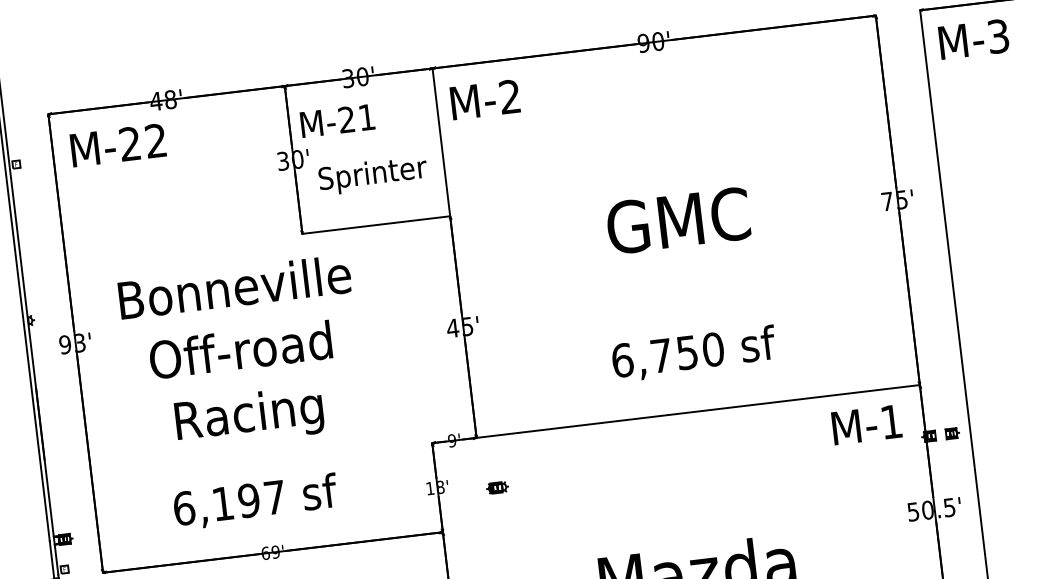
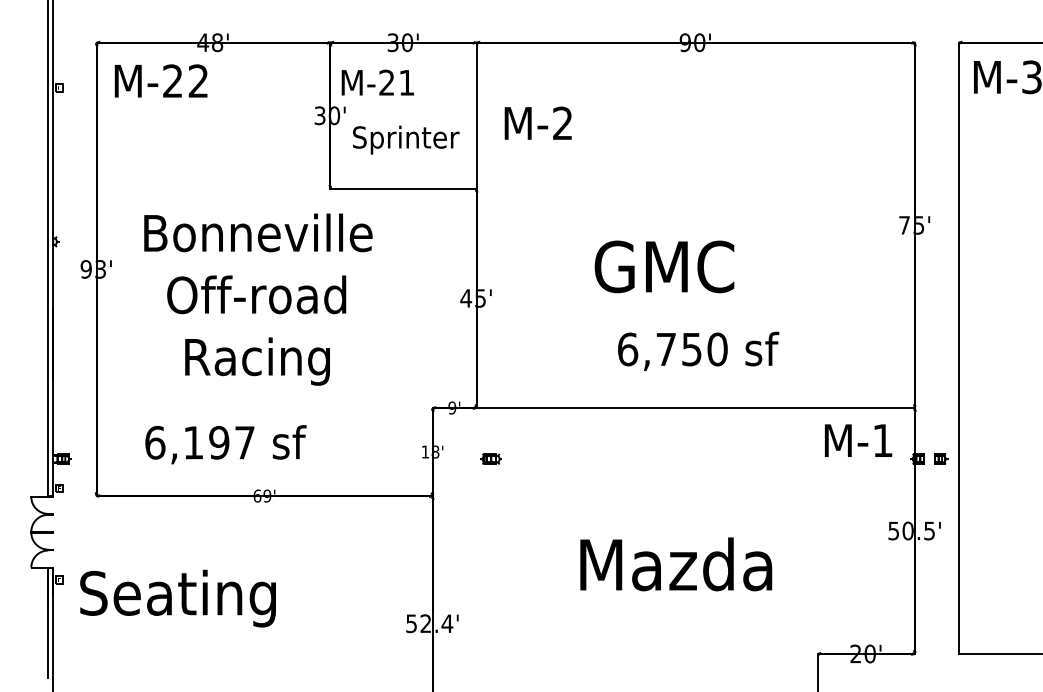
text: (484, 99) -> (537, 122), moved
text: (678, 220) -> (664, 266), moved
text: (255, 501) -> (225, 444), moved

